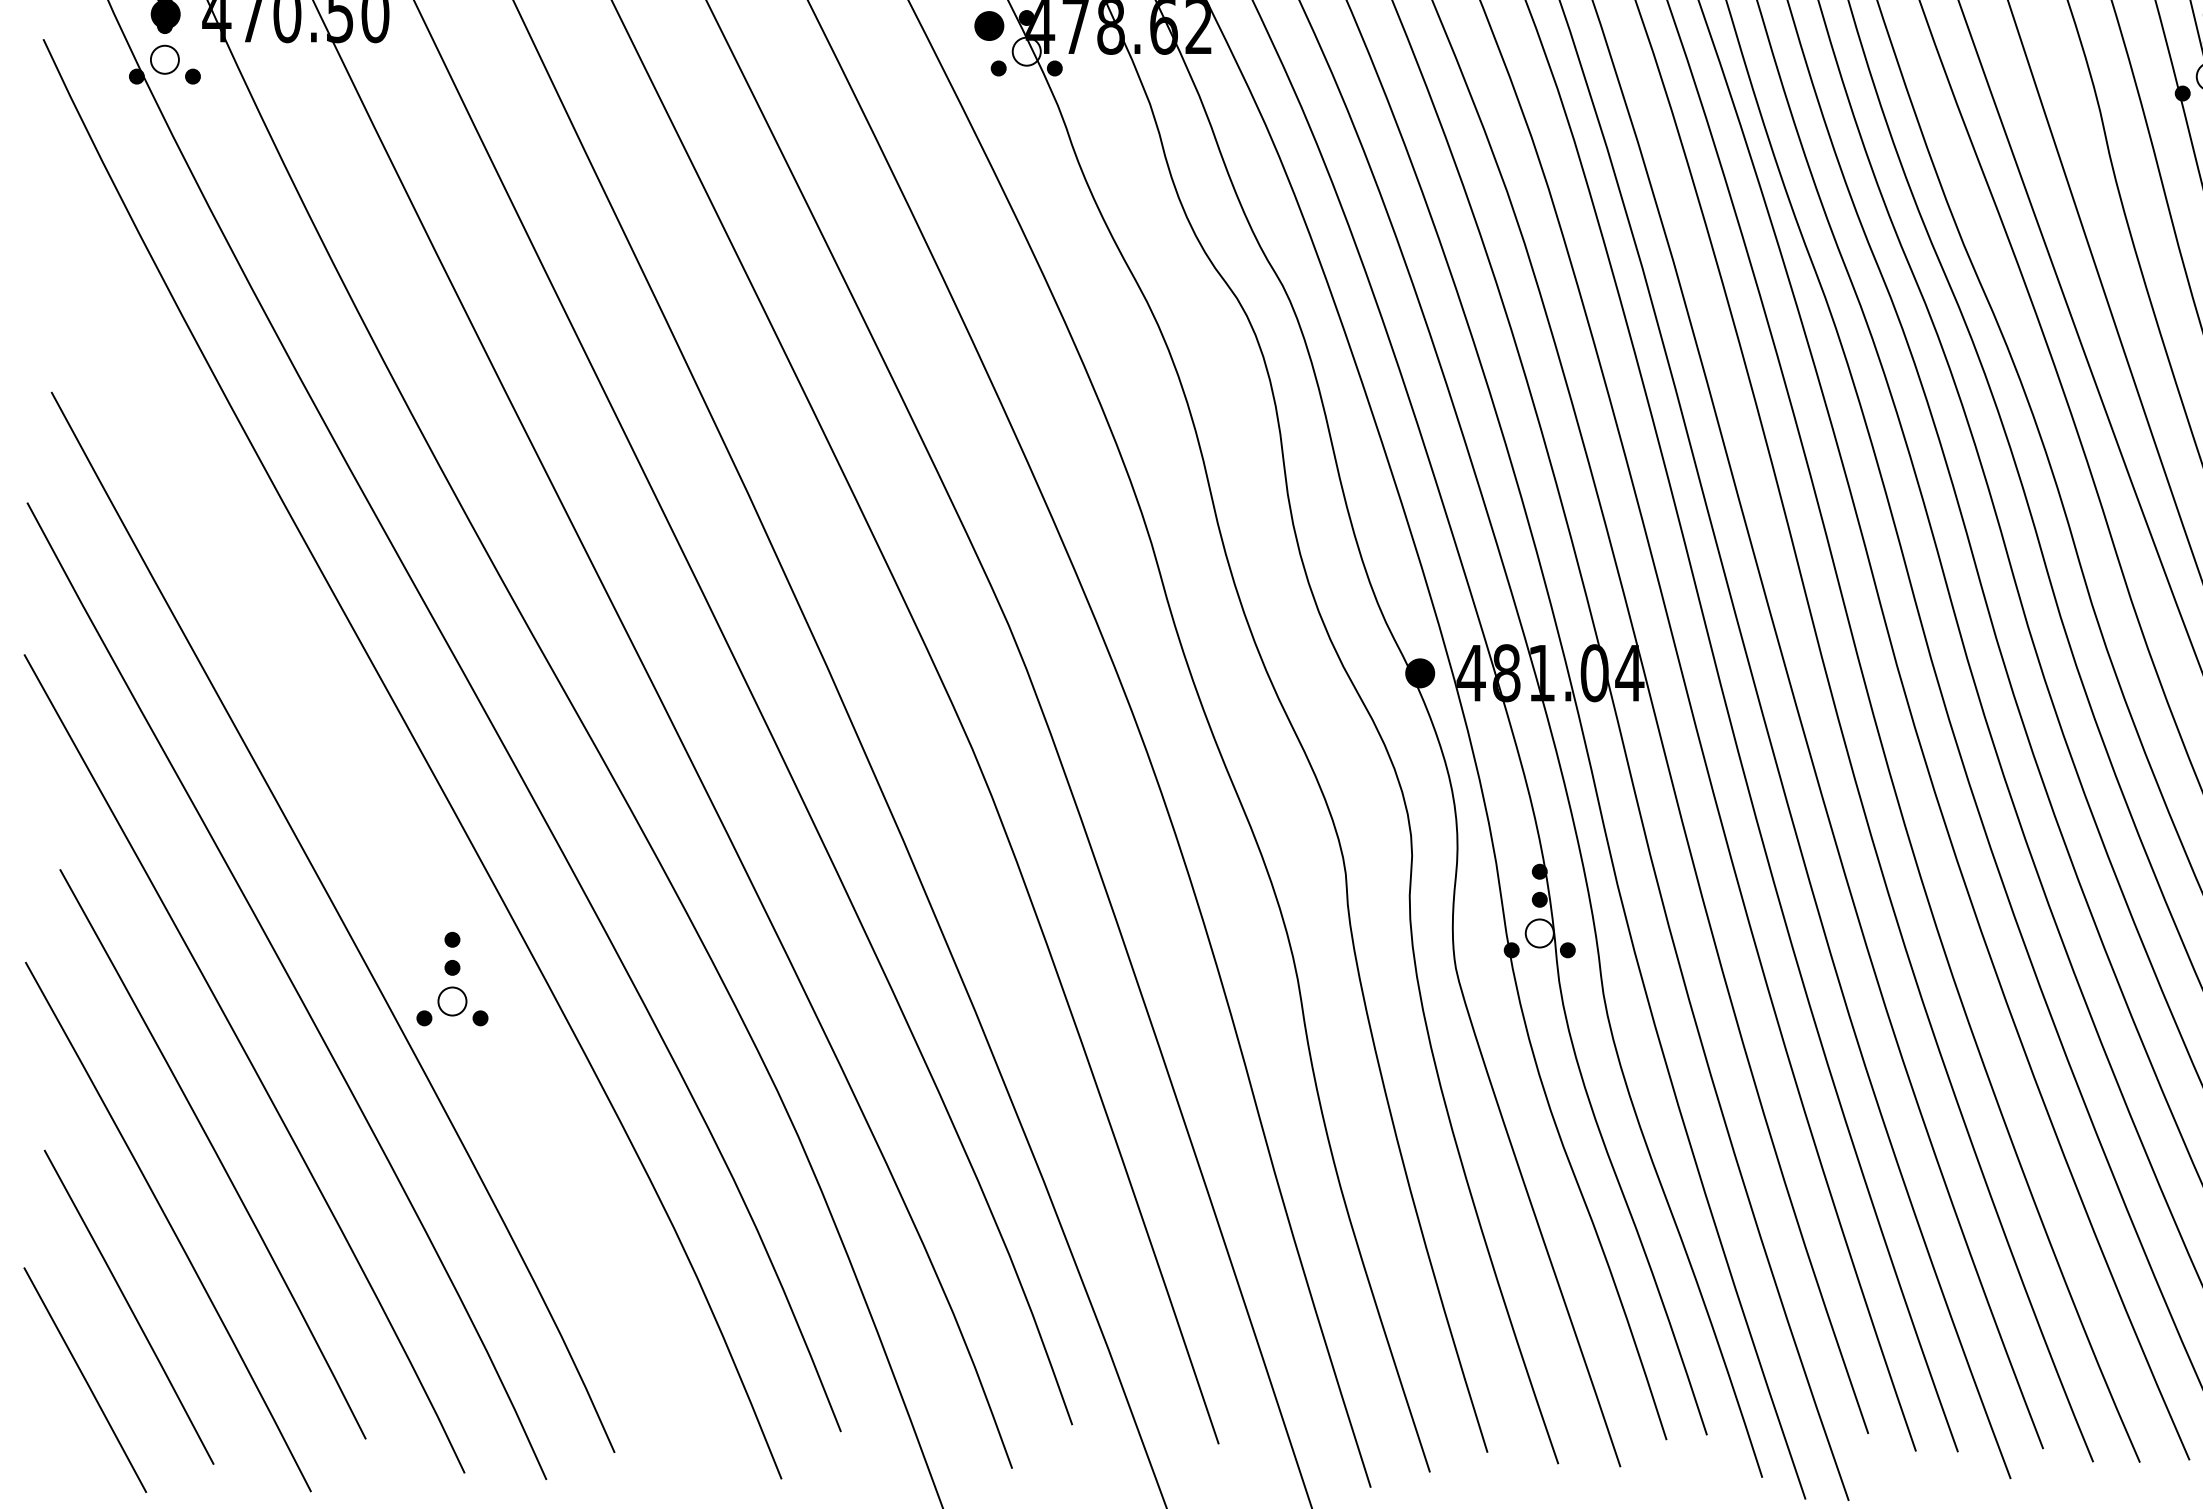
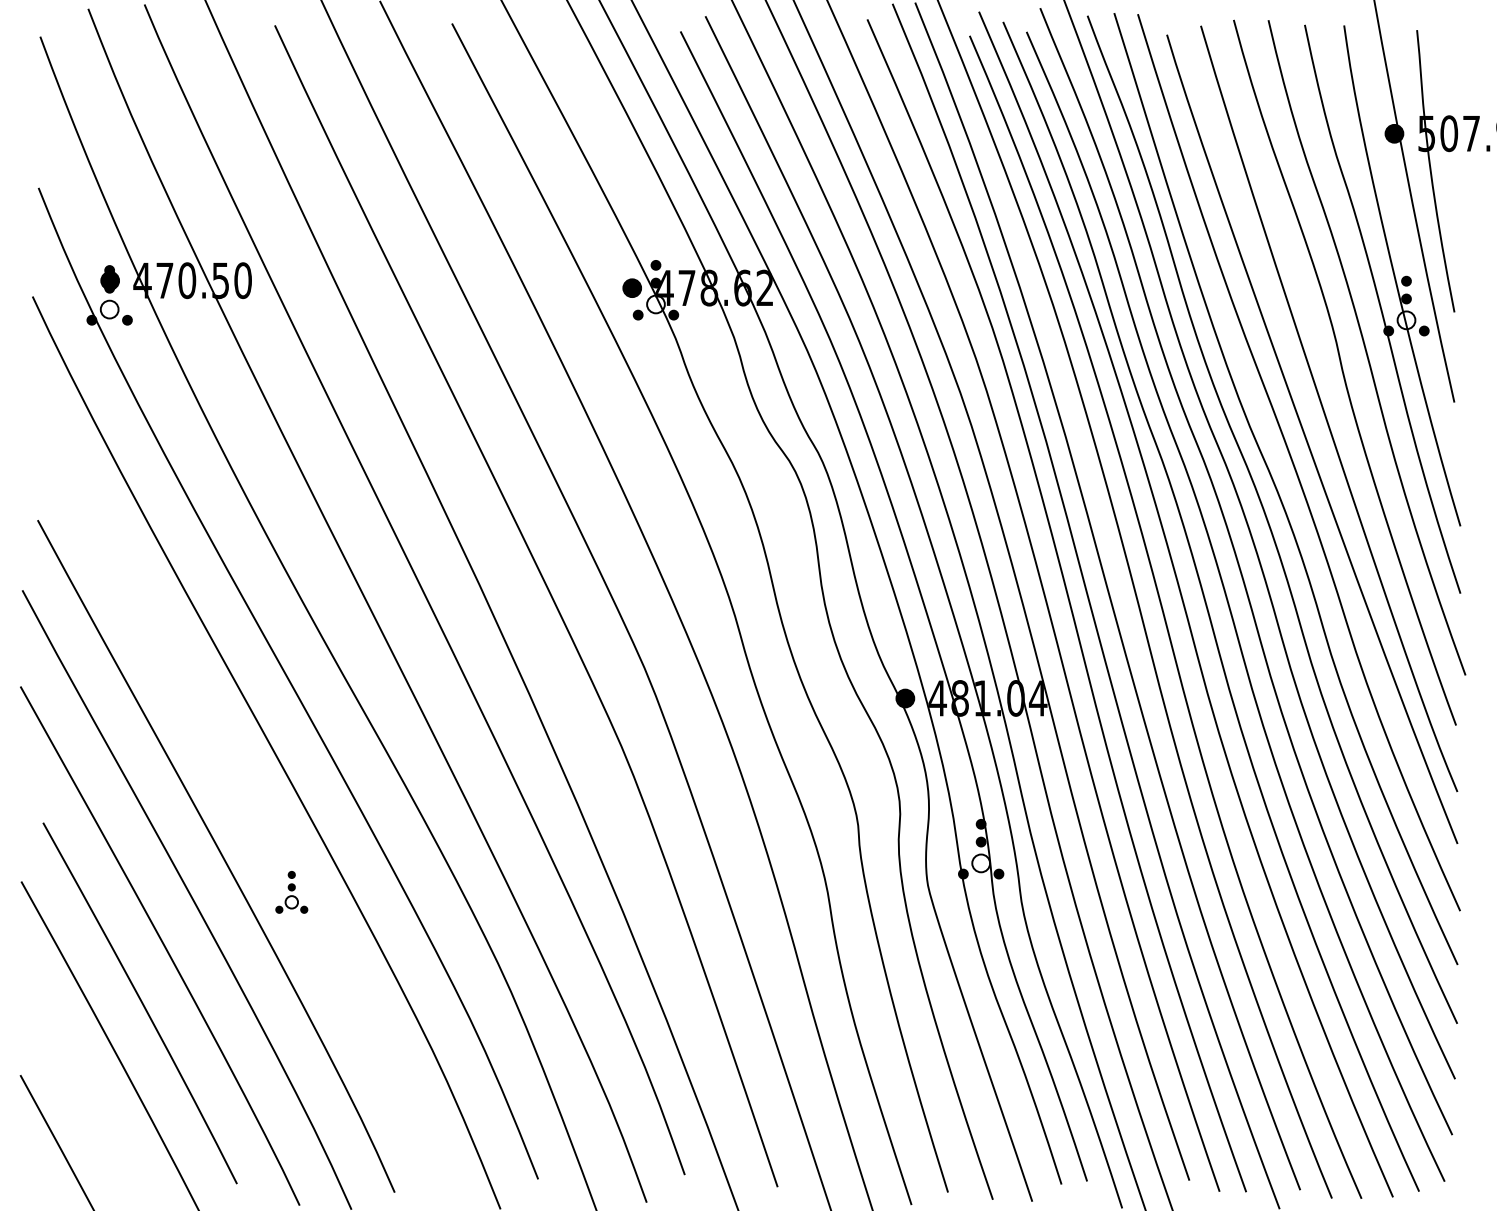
part: (451, 979) -> (291, 892), size x0.7
line: (128, 1307) -> (86, 1100), removed

